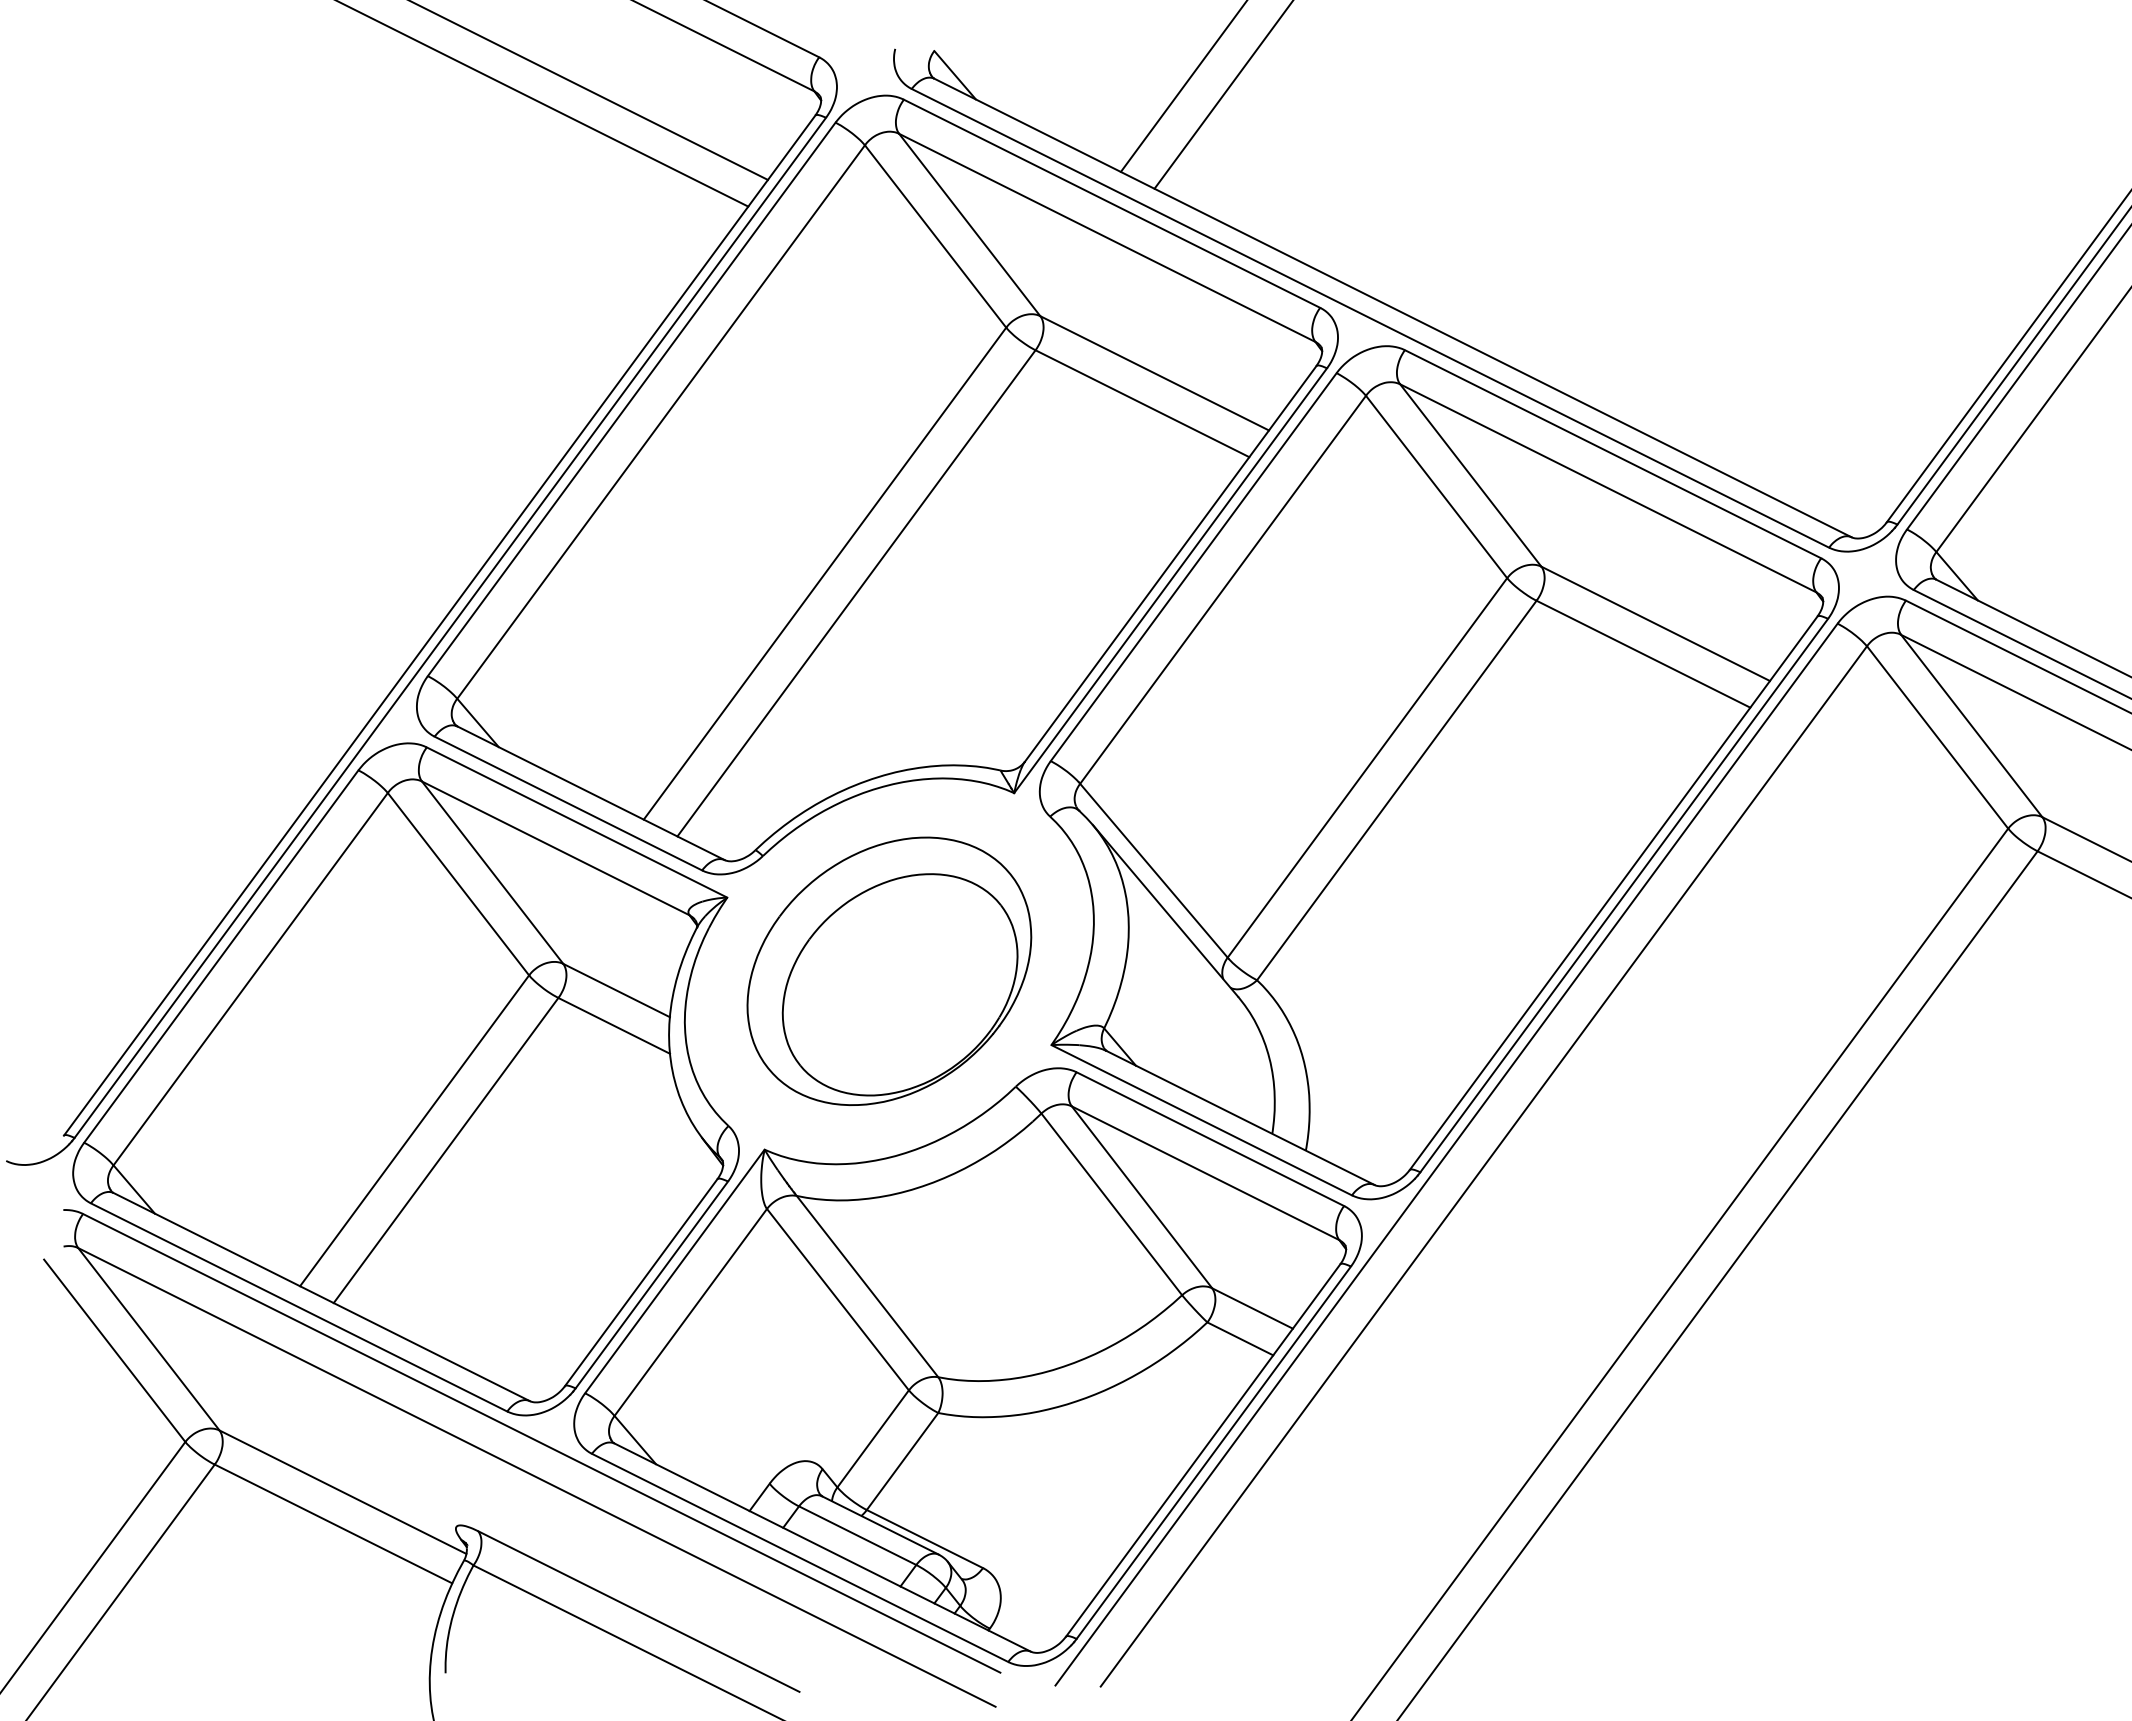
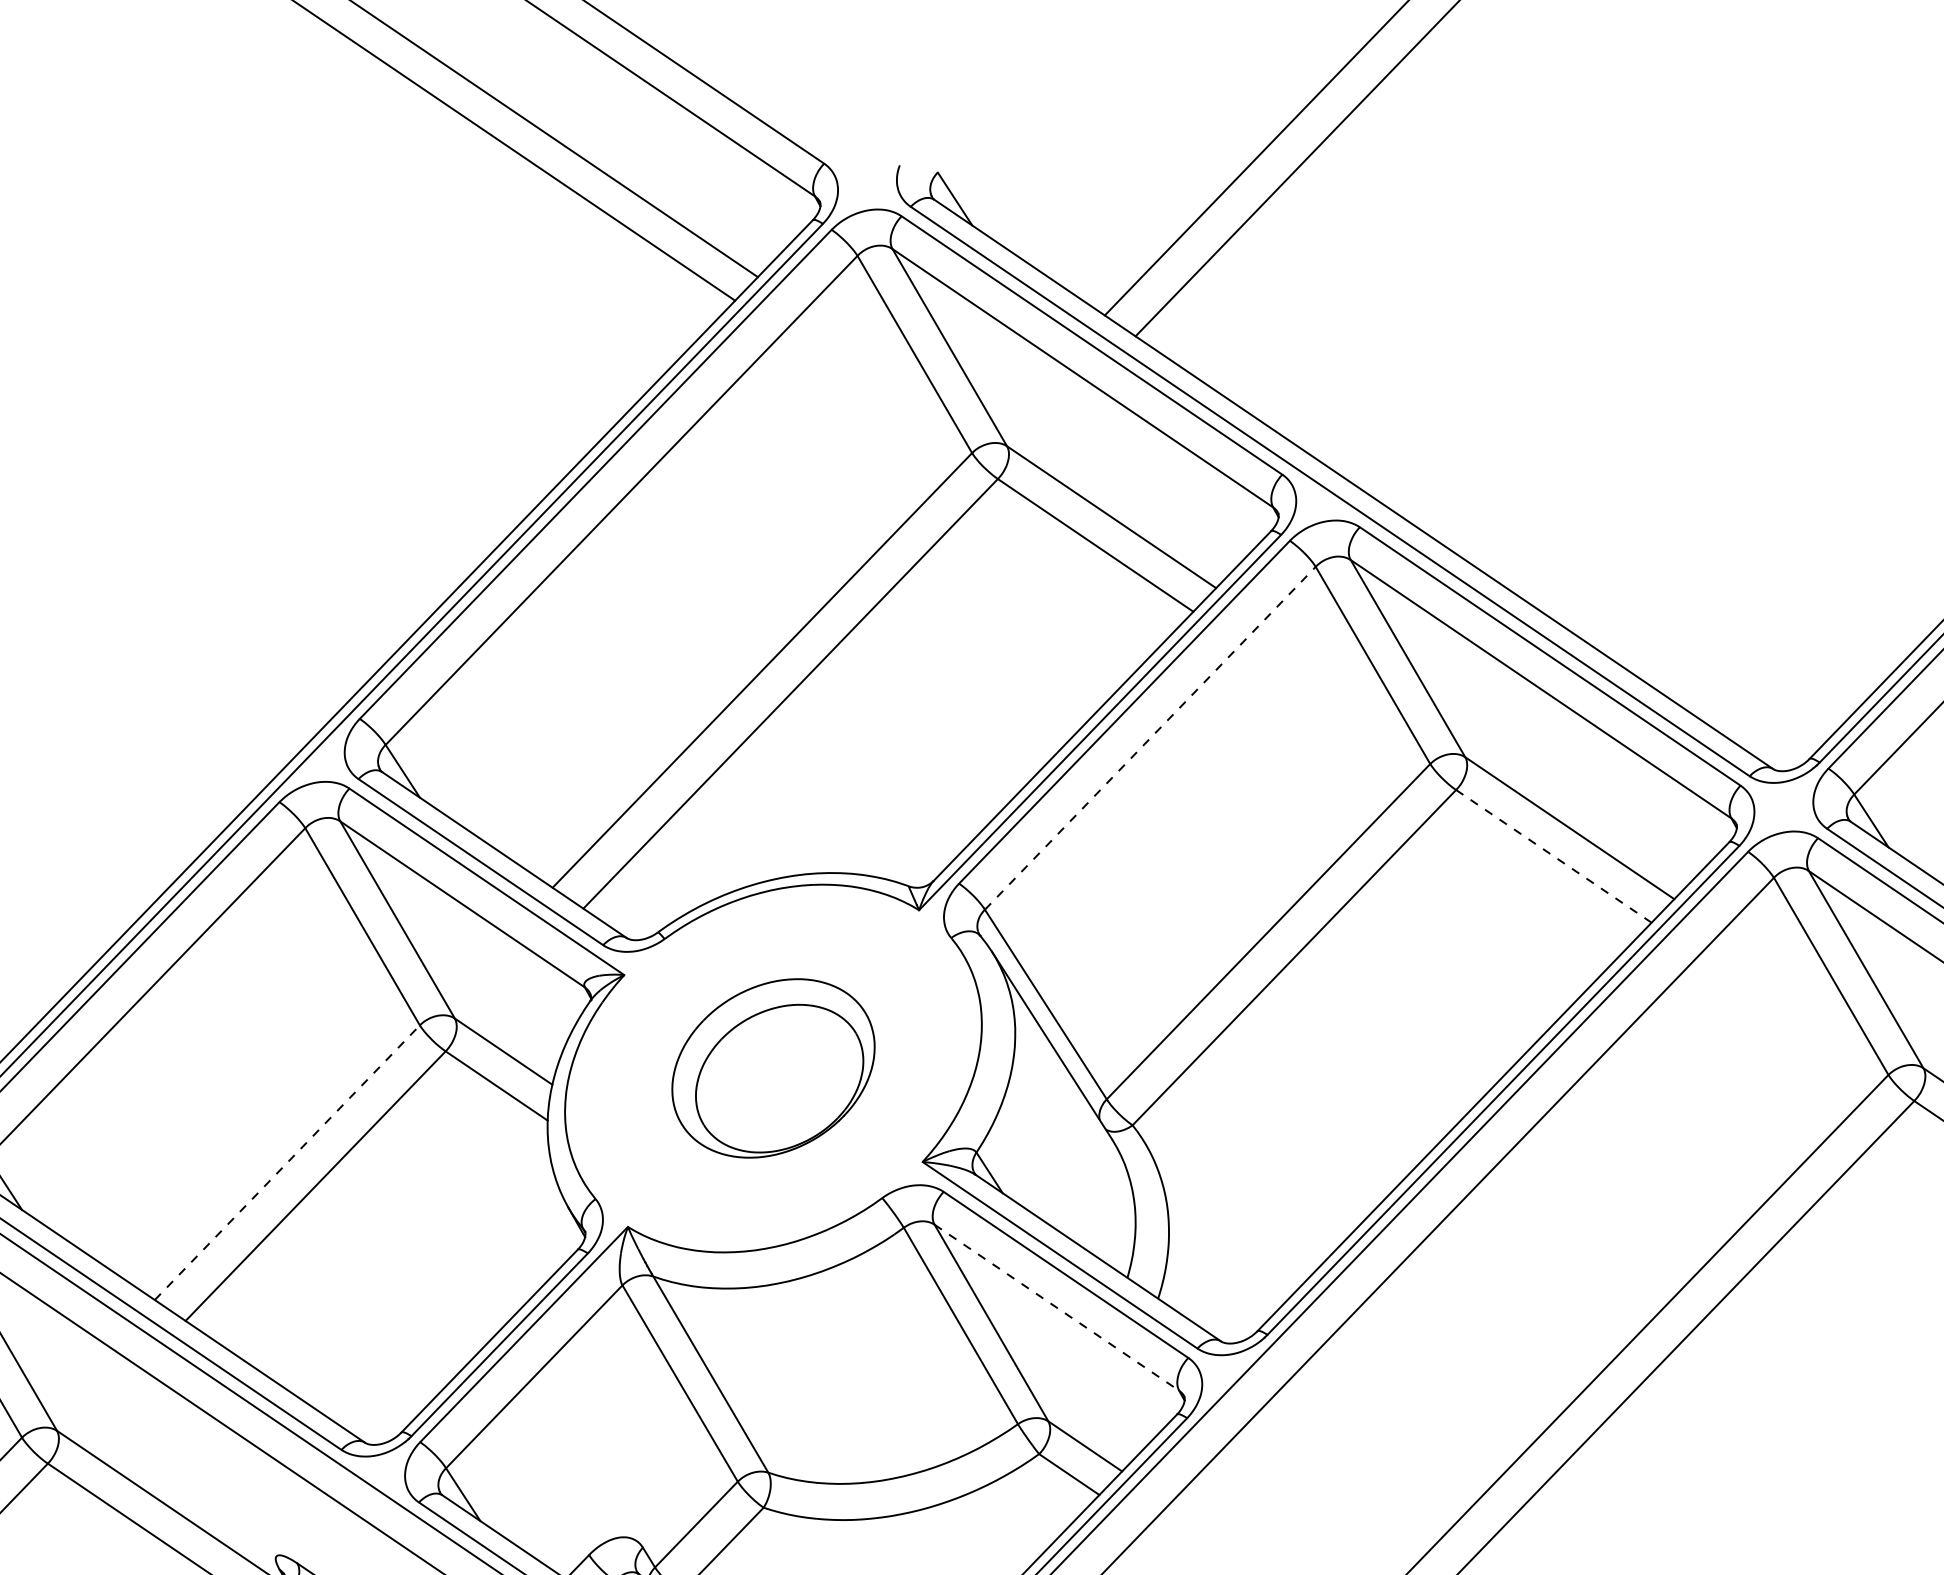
line: (1223, 589) -> (1150, 738), solid -> dashed
line: (1643, 654) -> (1553, 856), solid -> dashed
part: (889, 970) -> (773, 1067), size x0.7
line: (414, 1130) -> (287, 1162), solid -> dashed
line: (1205, 1173) -> (1056, 1307), solid -> dashed

